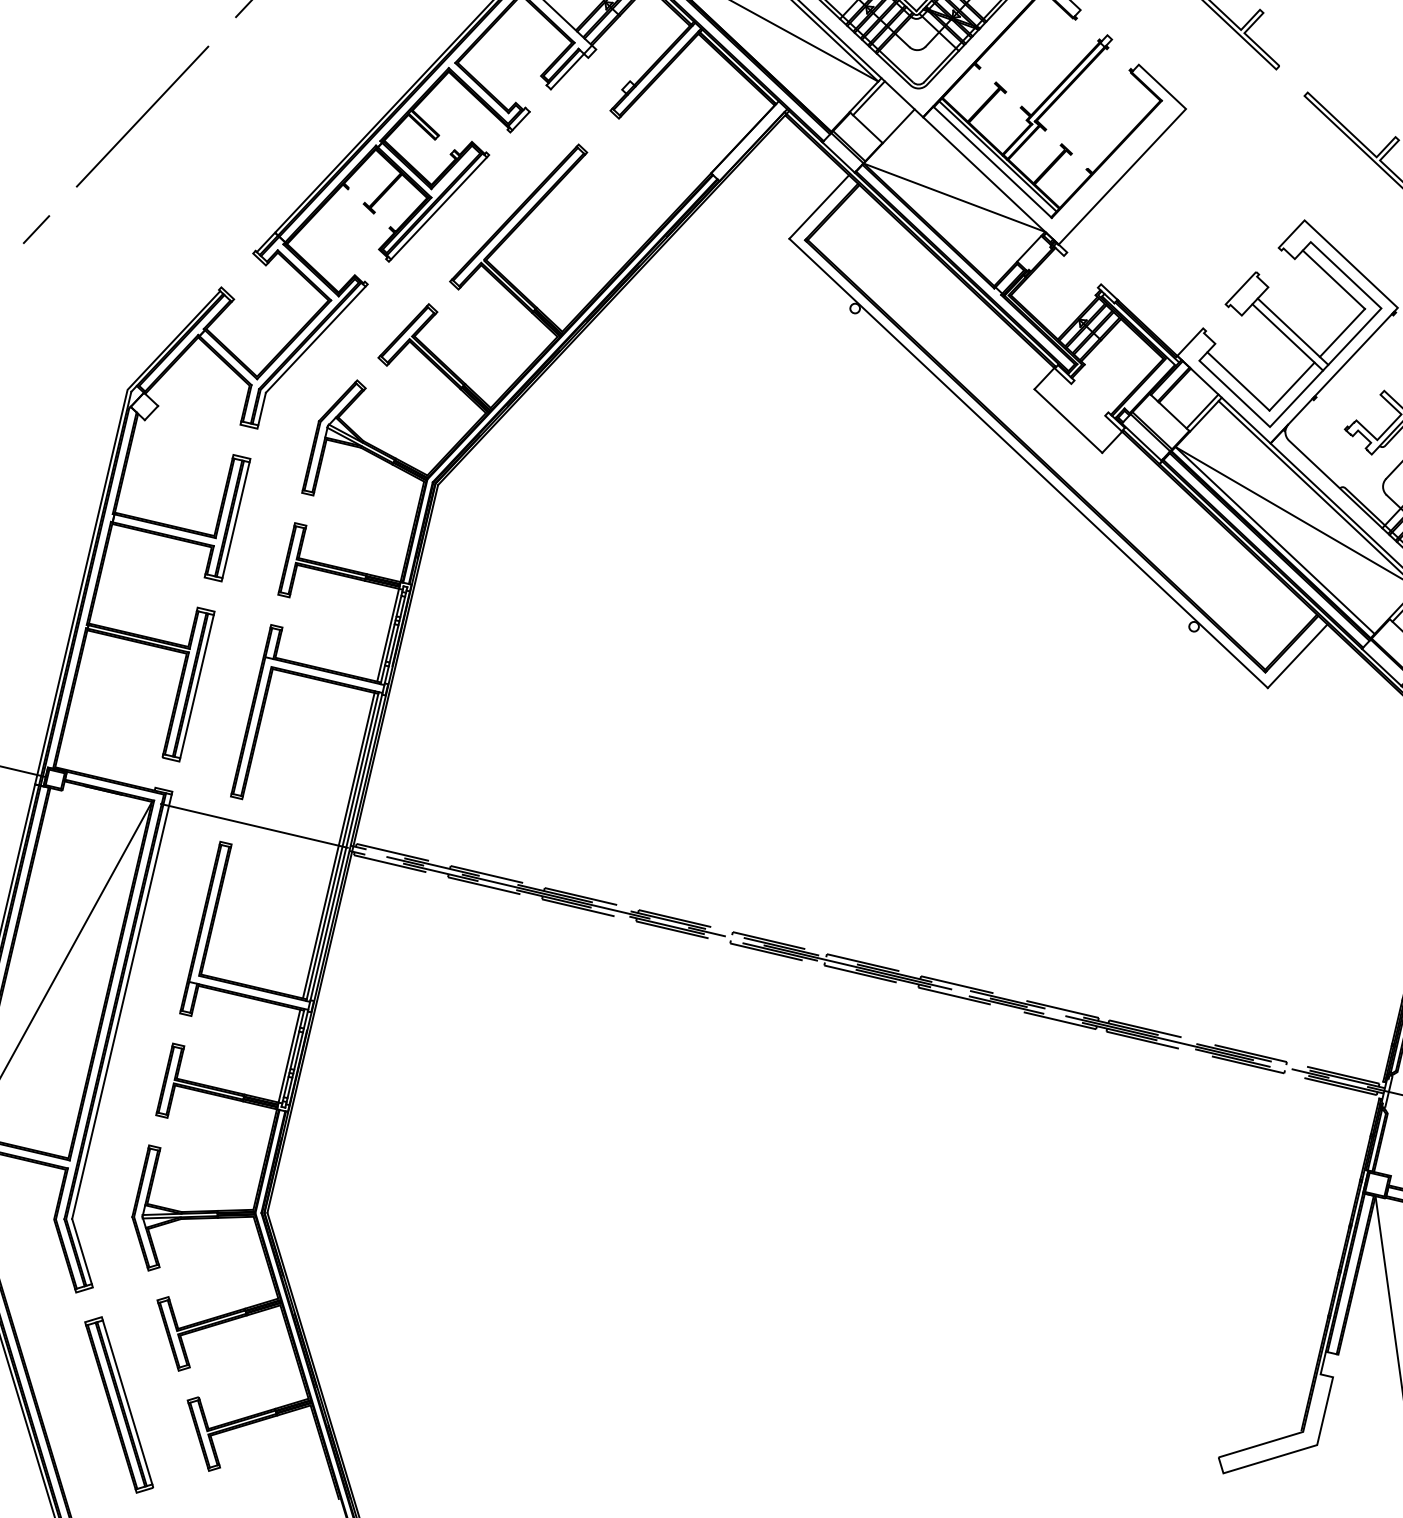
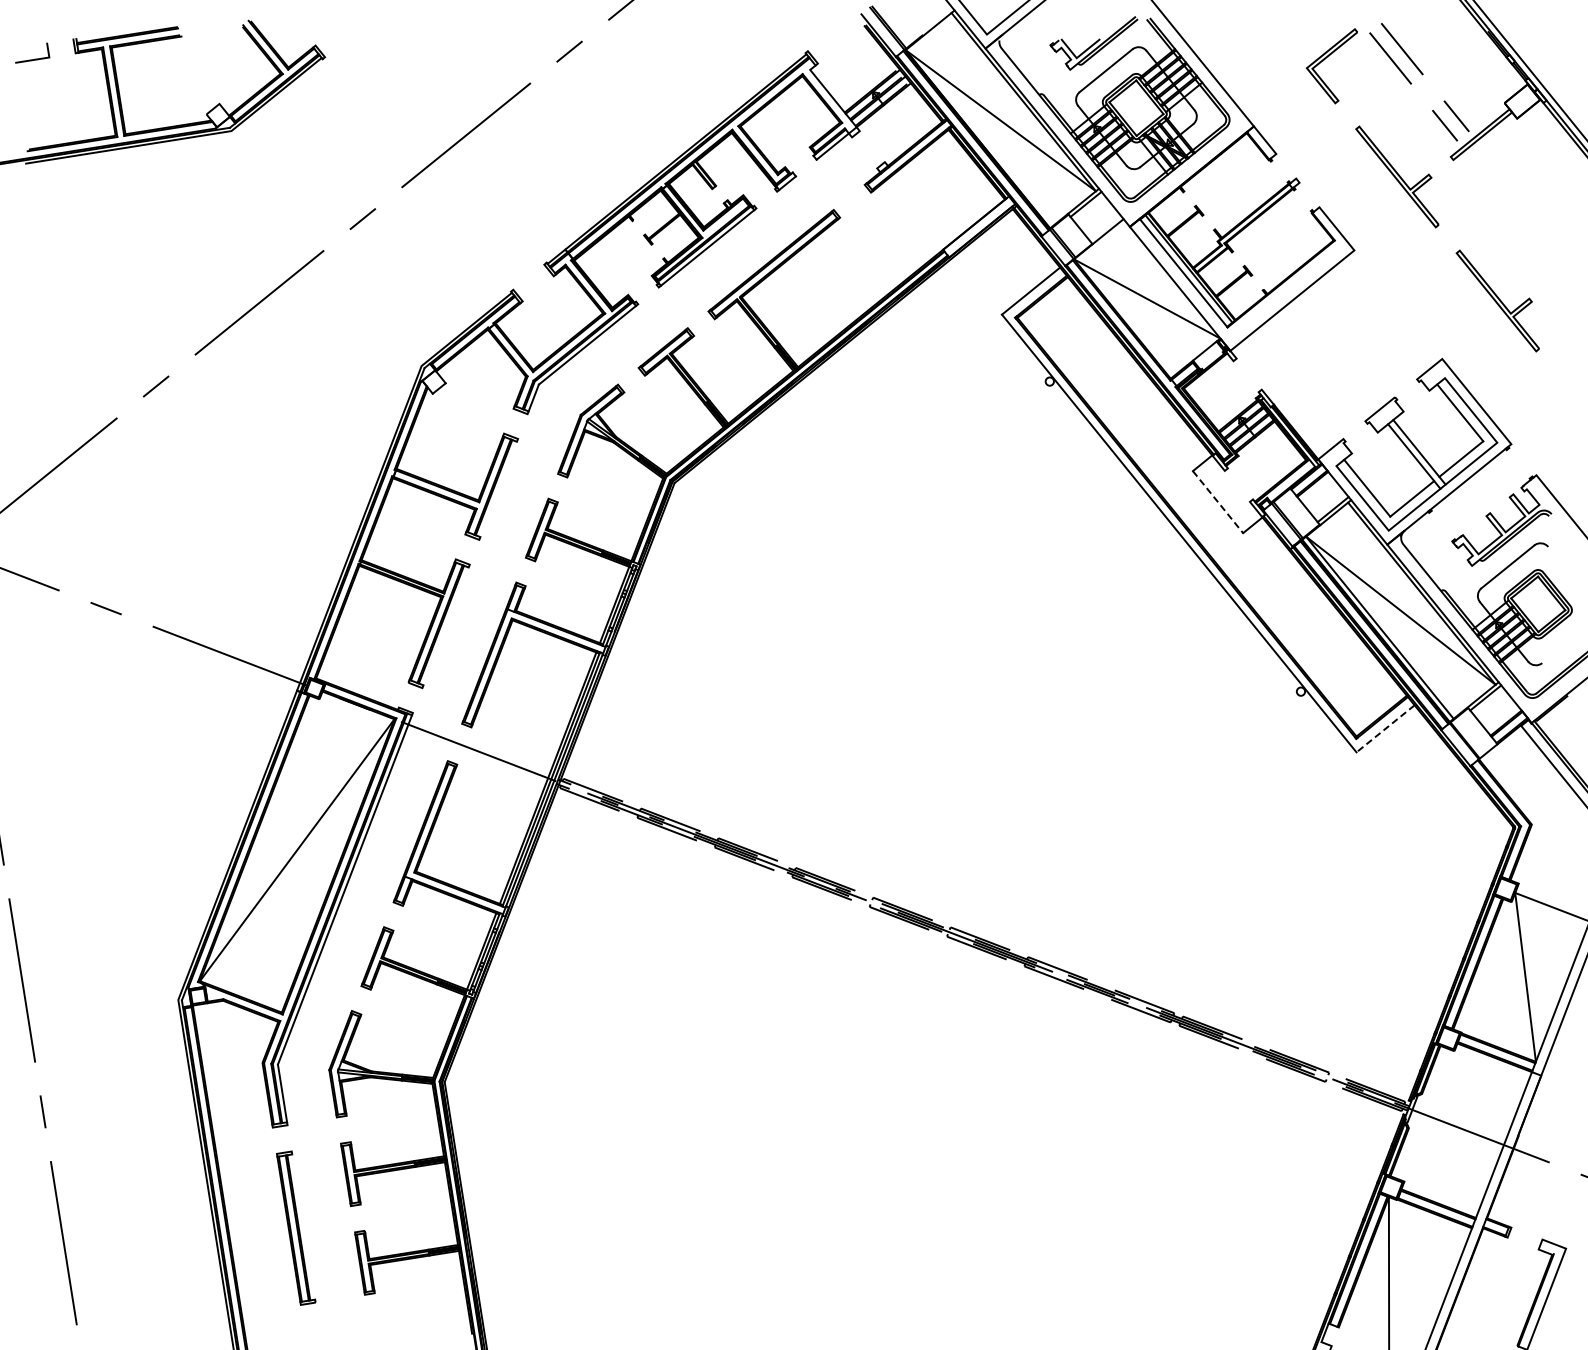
line: (1069, 421) -> (1218, 502), solid -> dashed
line: (235, 520) -> (498, 489), removed
line: (1297, 657) -> (1385, 729), solid -> dashed
line: (196, 686) -> (445, 626), removed
line: (127, 1401) -> (303, 1226), removed

